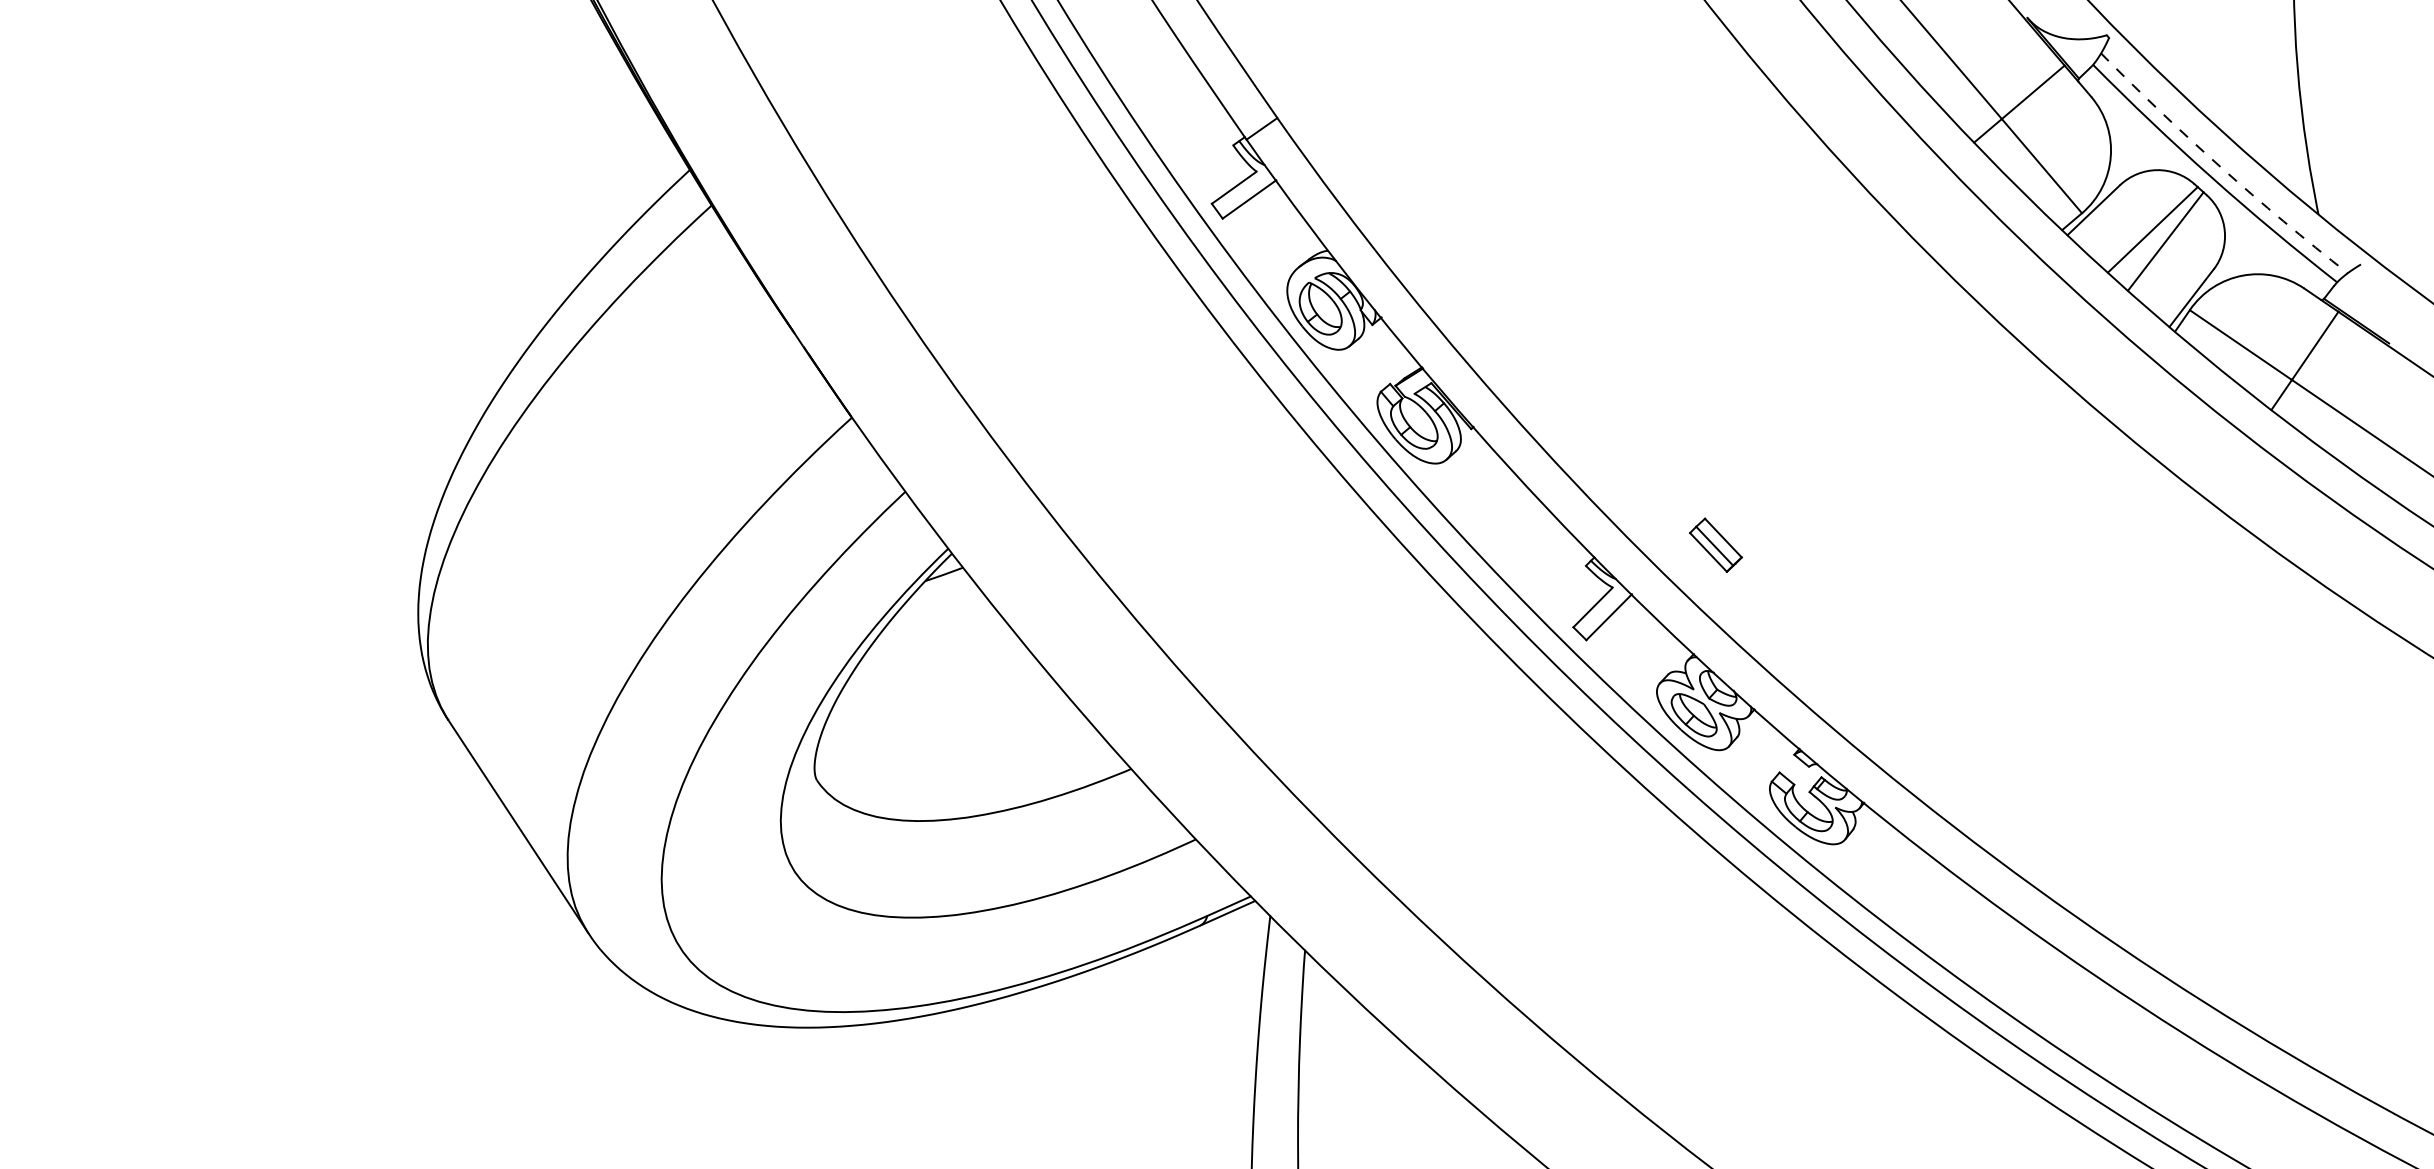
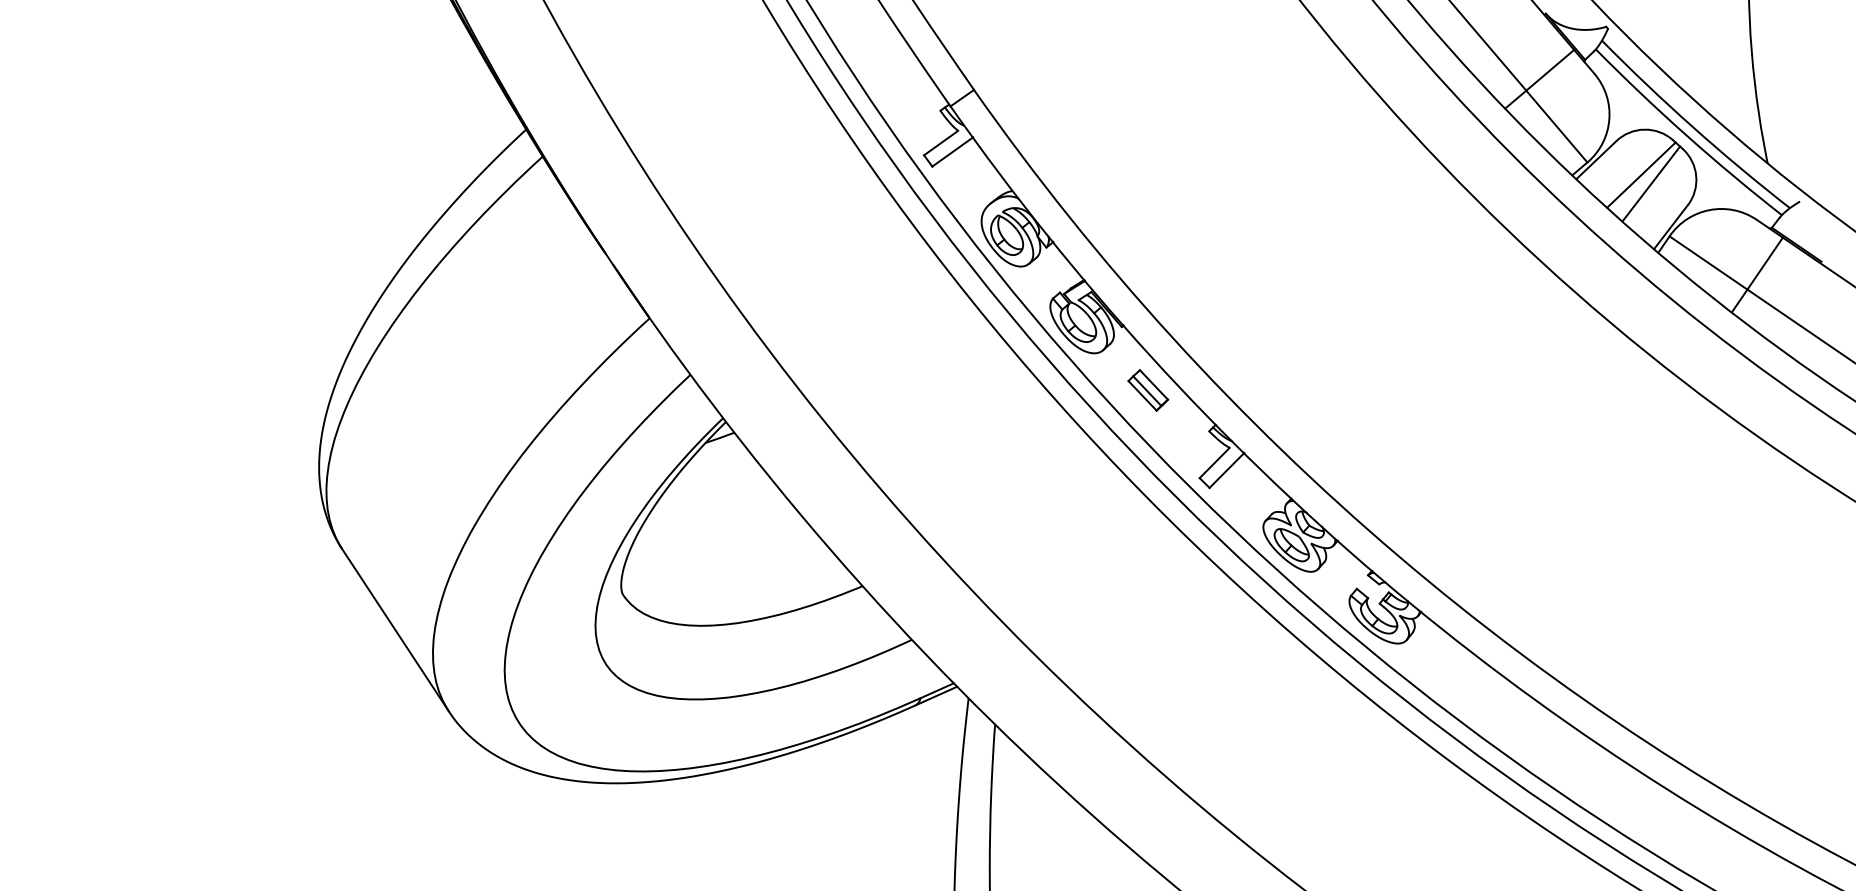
arc: (2220, 167) -> (1692, 127), dashed -> solid
part: (1715, 544) -> (1147, 389), moved

